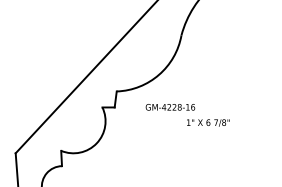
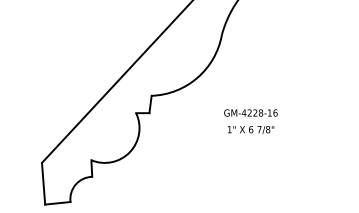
text: (170, 106) -> (250, 112), moved

